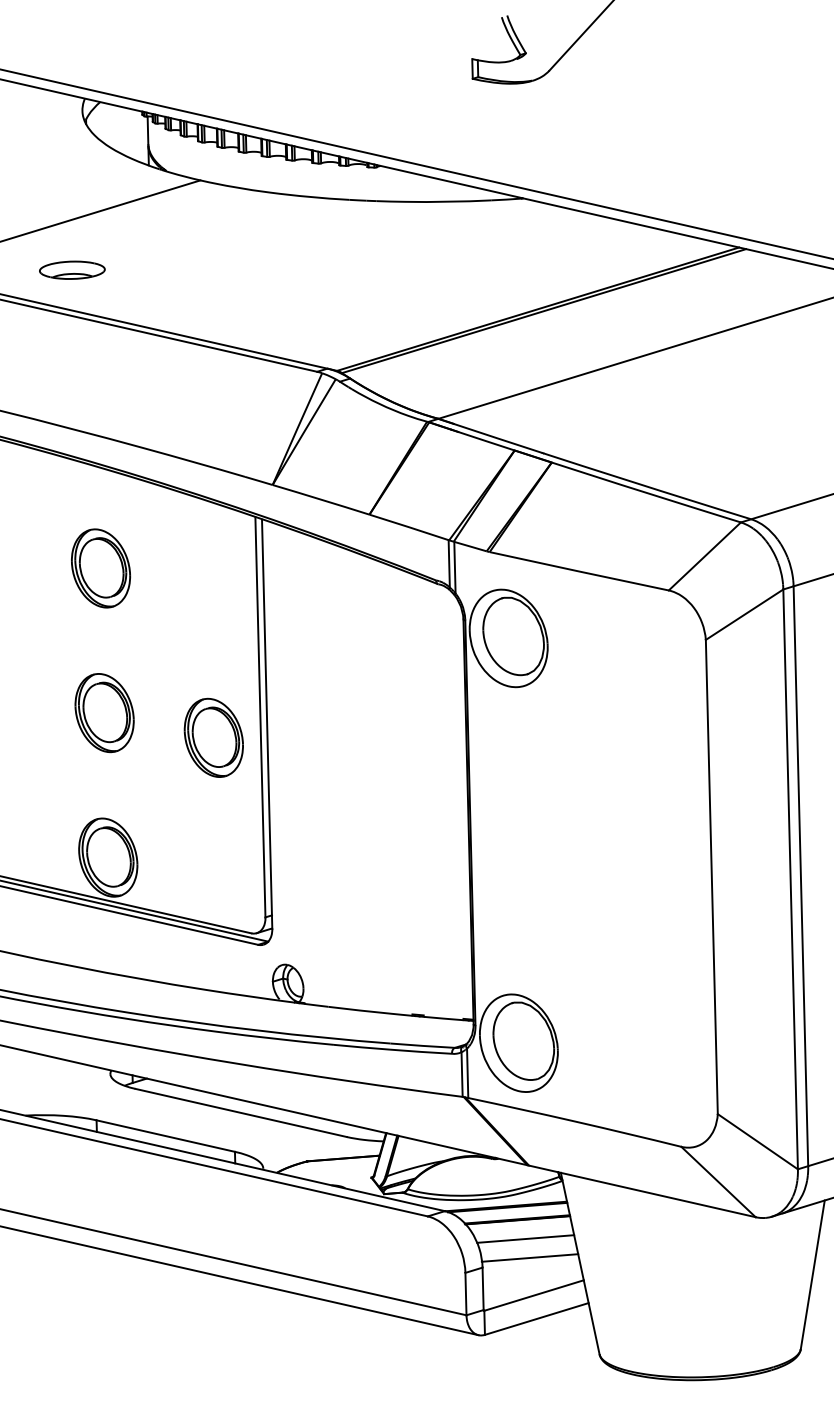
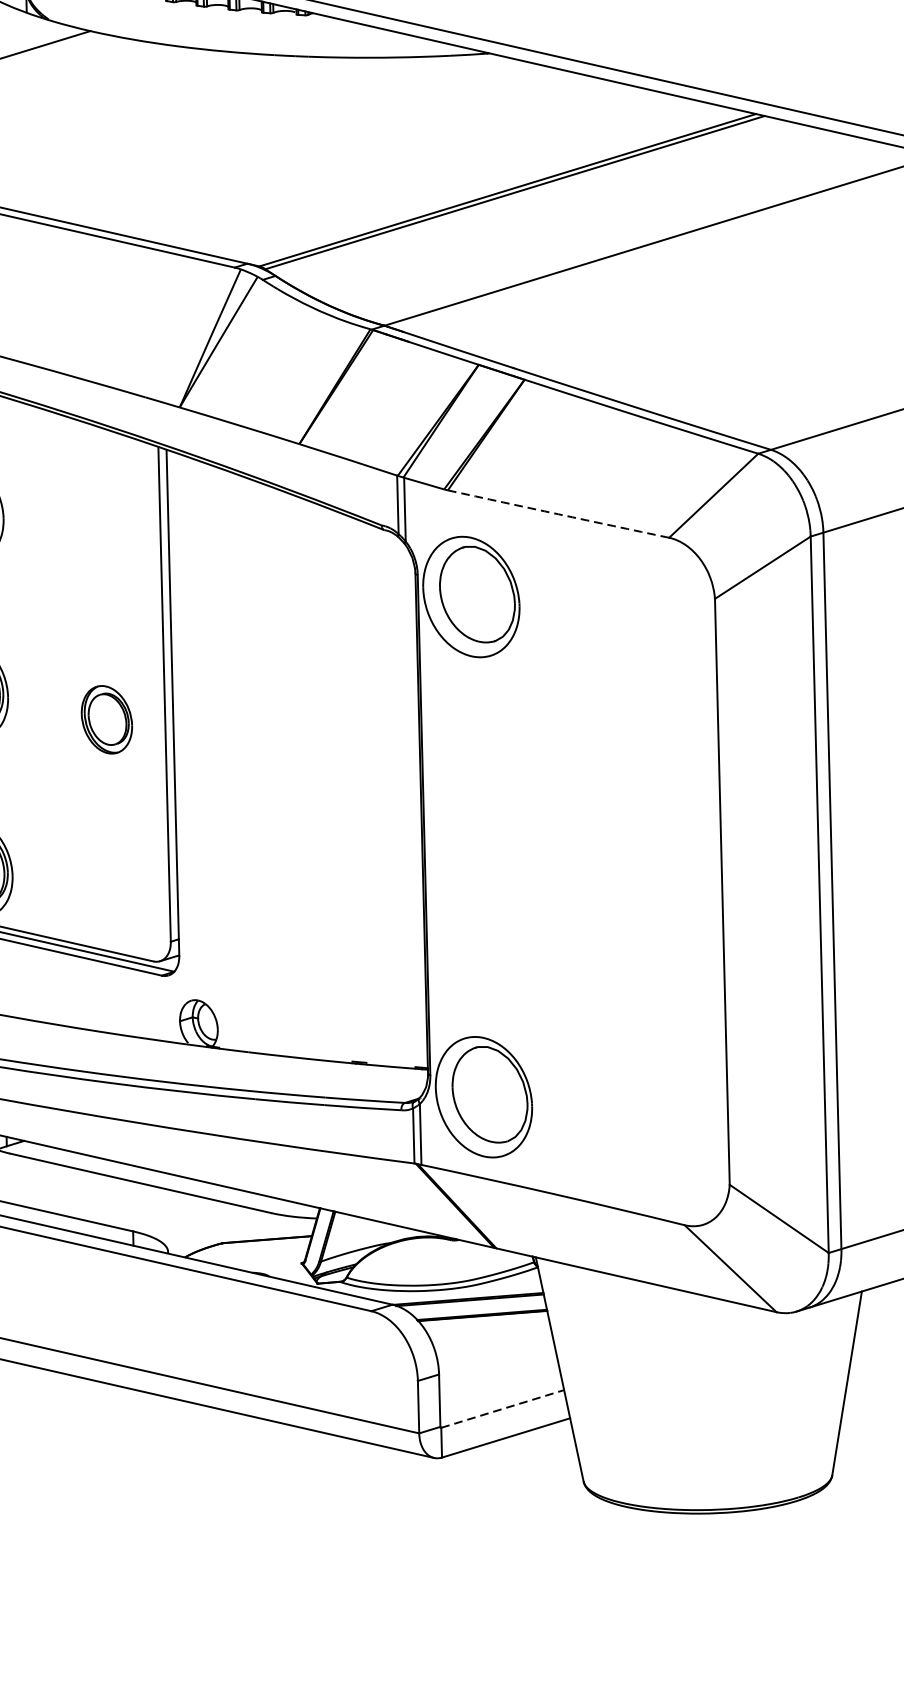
arc: (579, 571) -> (558, 514), solid -> dashed
part: (213, 737) -> (106, 719), size x0.7
line: (525, 1238) -> (492, 1338), removed
line: (529, 1257) -> (497, 1361), removed
line: (534, 1295) -> (503, 1408), solid -> dashed

